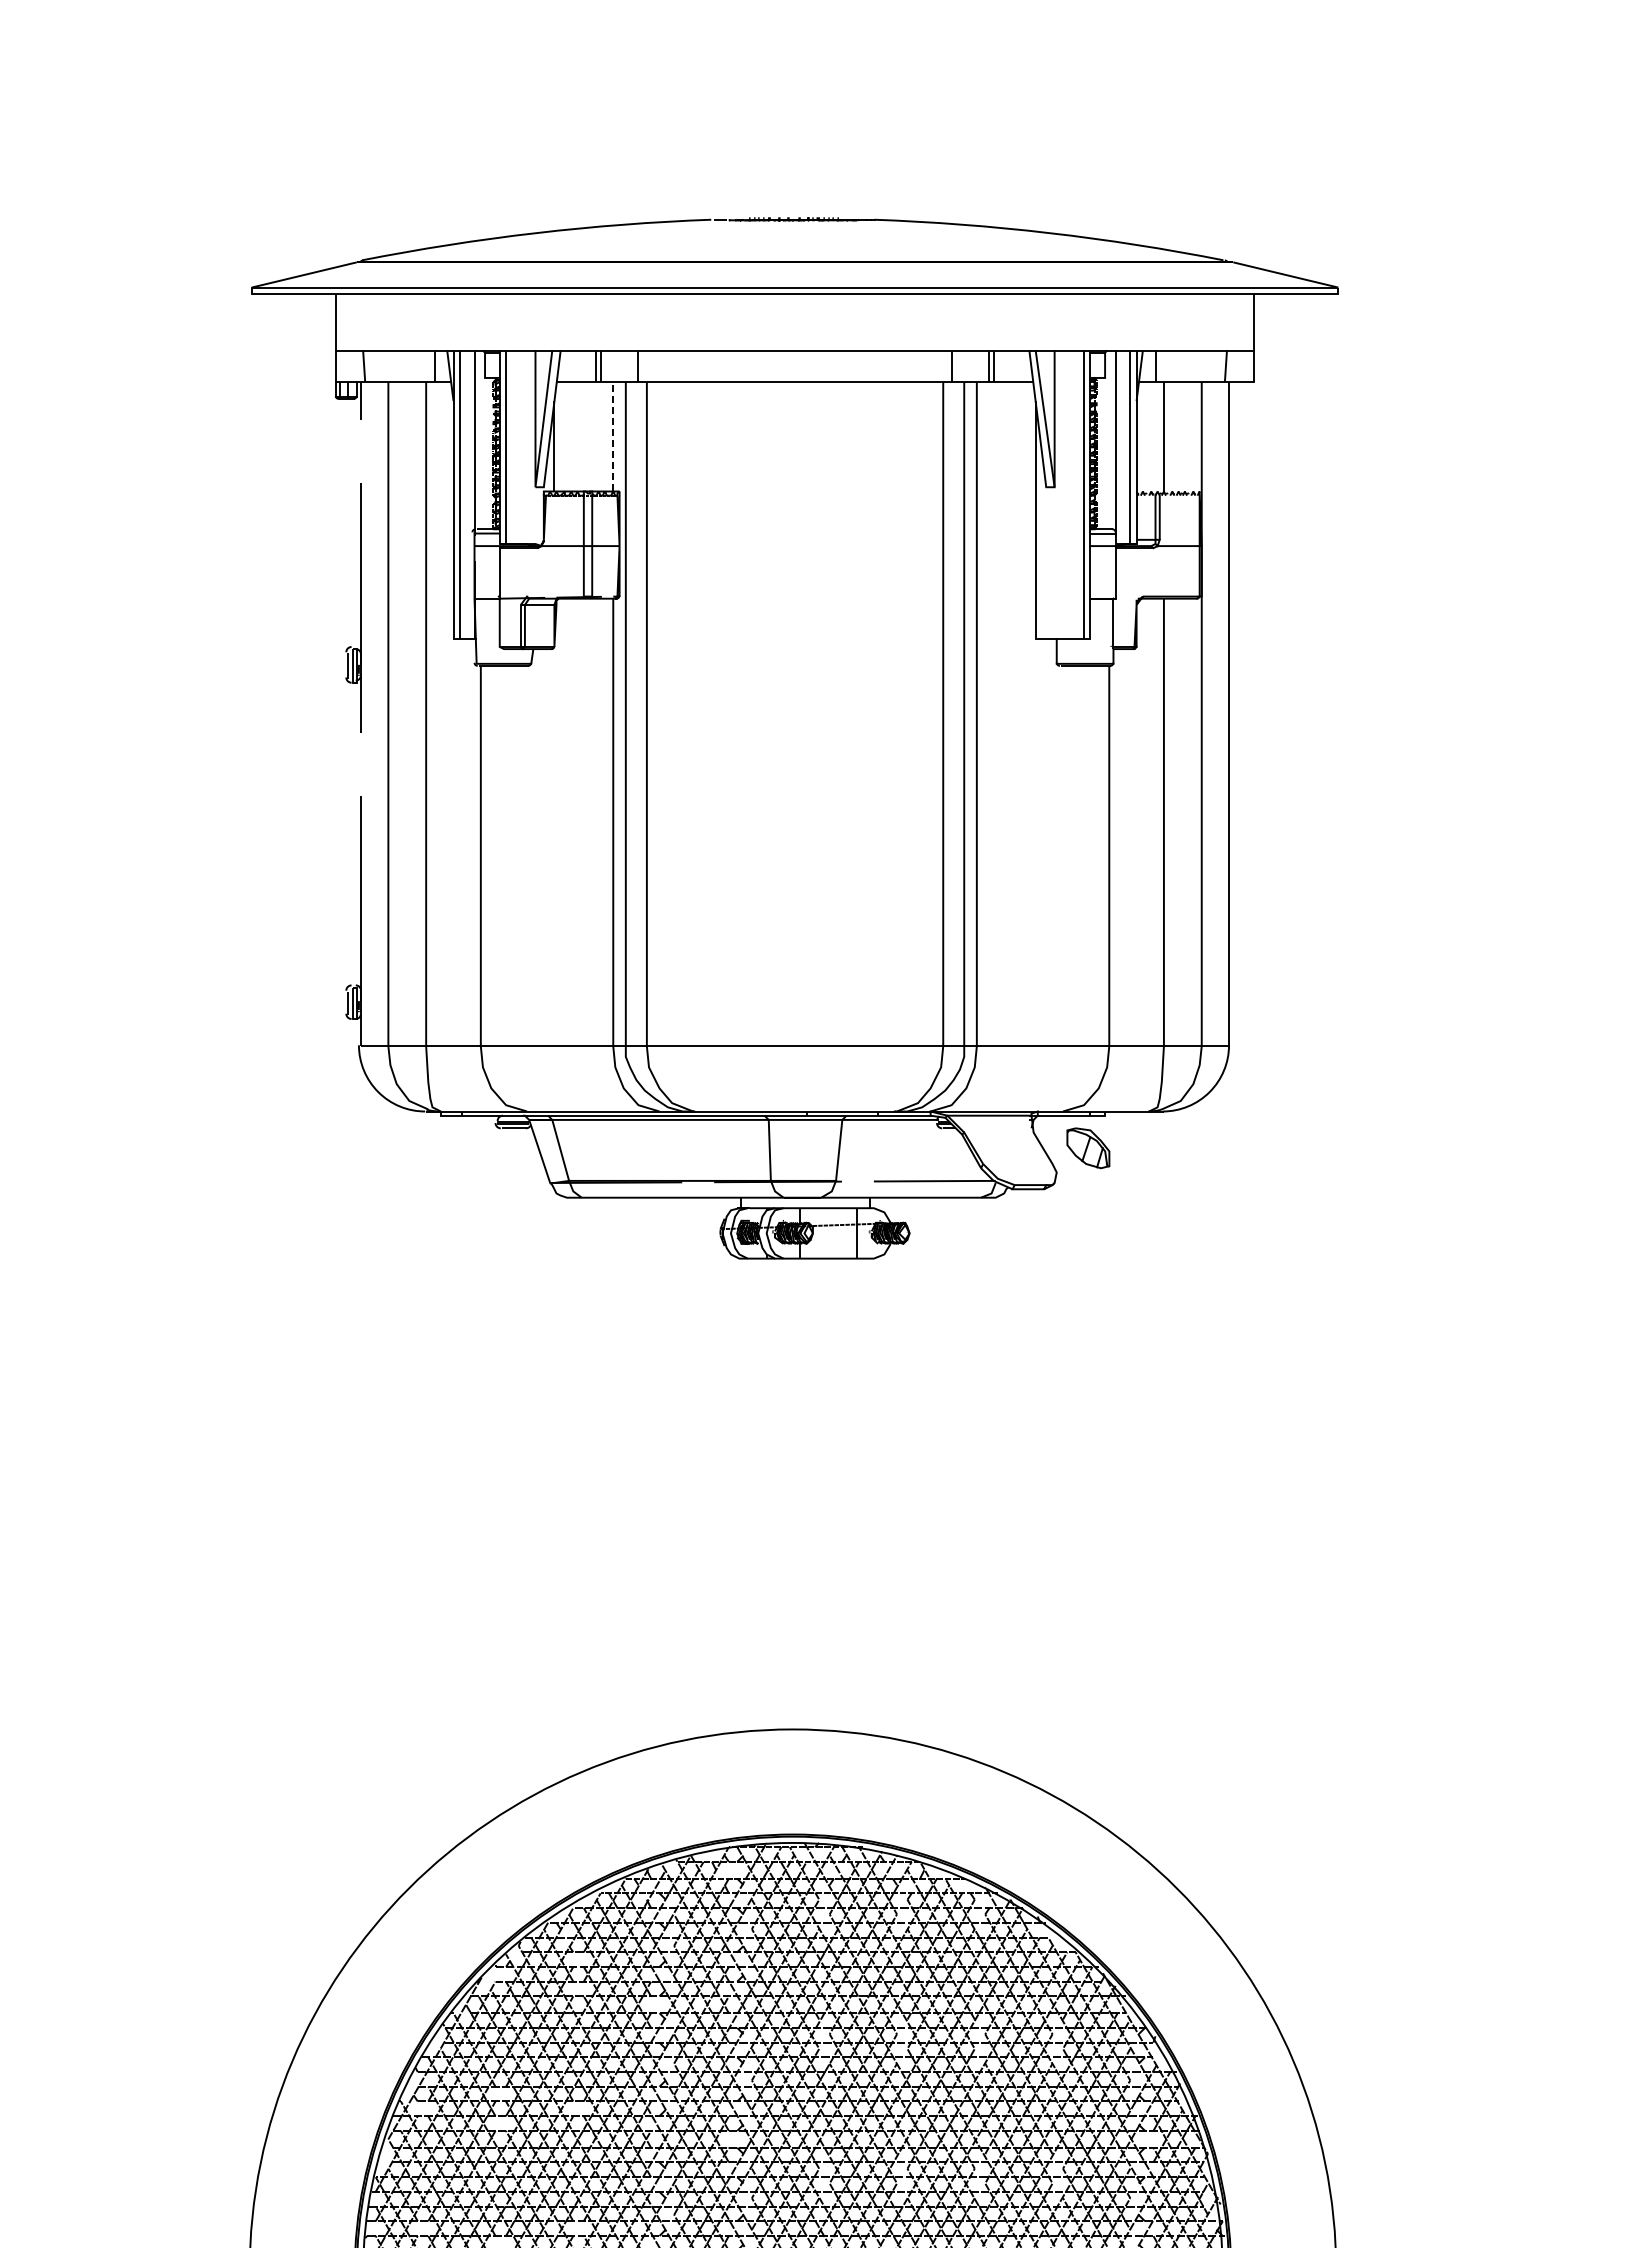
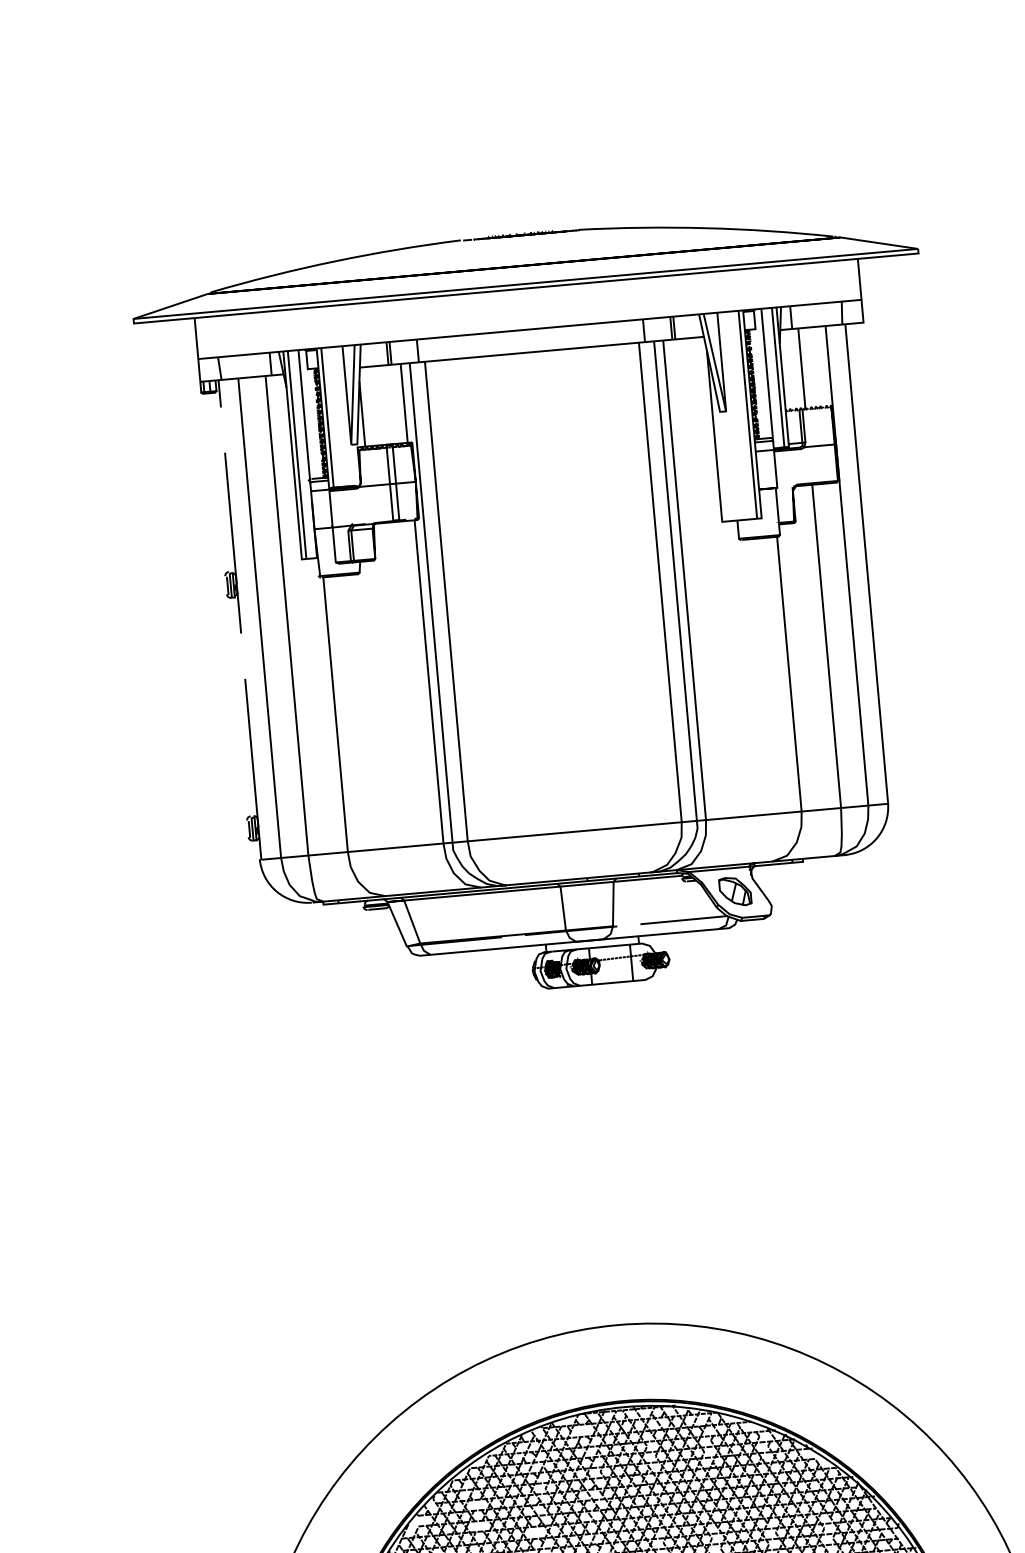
line: (613, 436) -> (404, 403), dashed -> solid
part: (1088, 1148) -> (735, 891), moved

